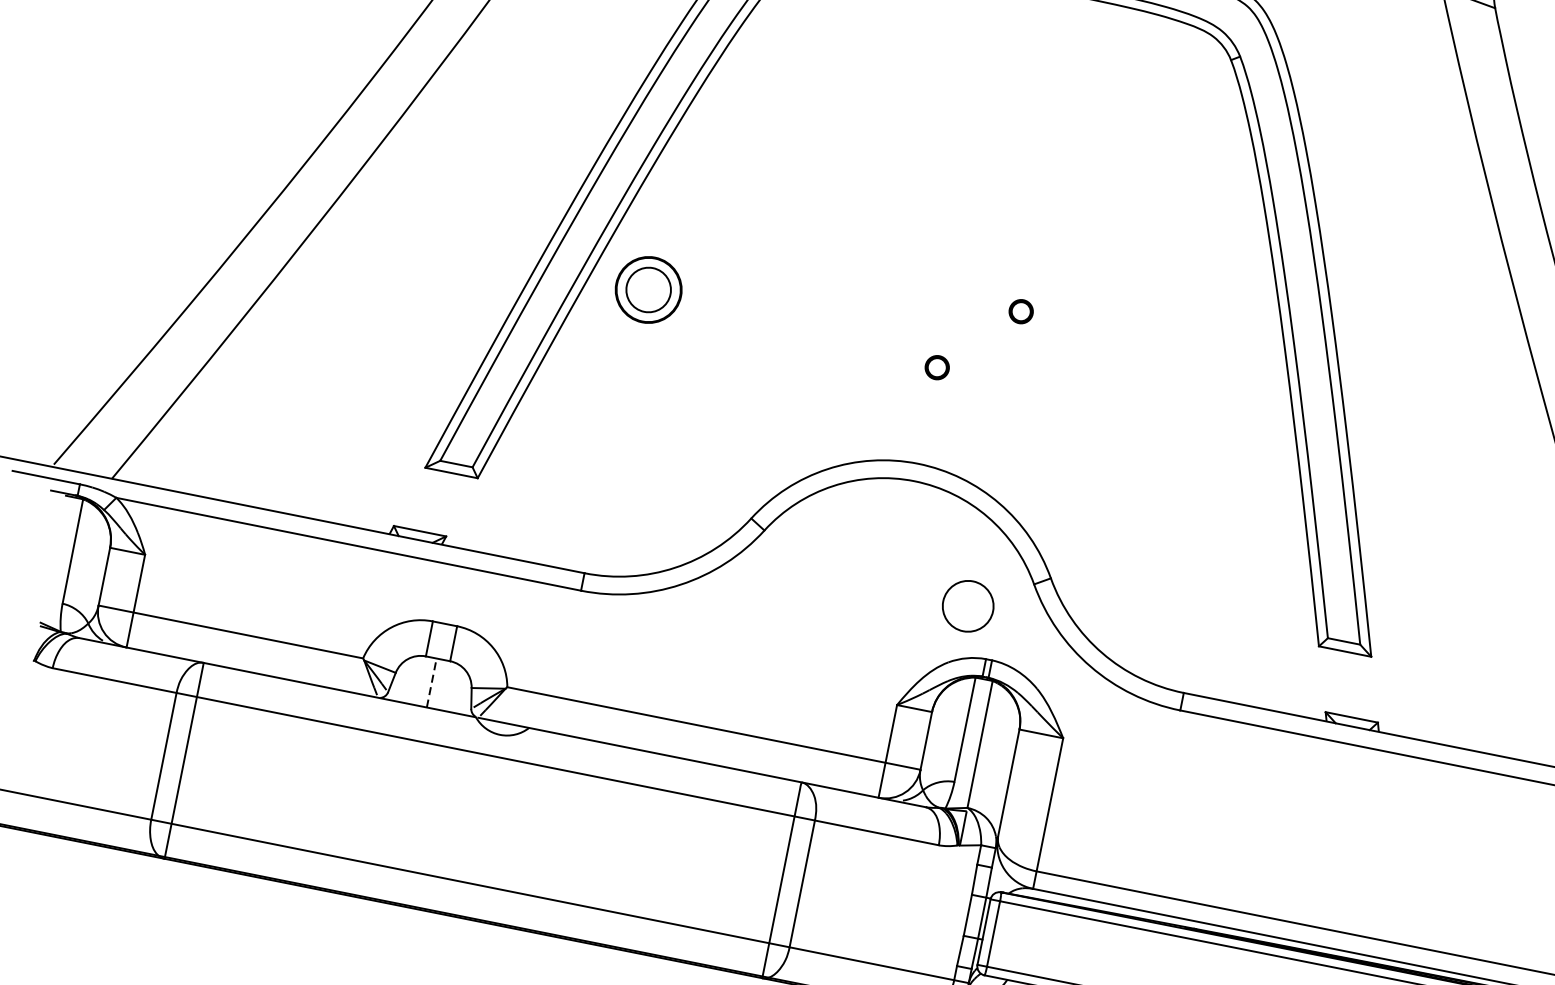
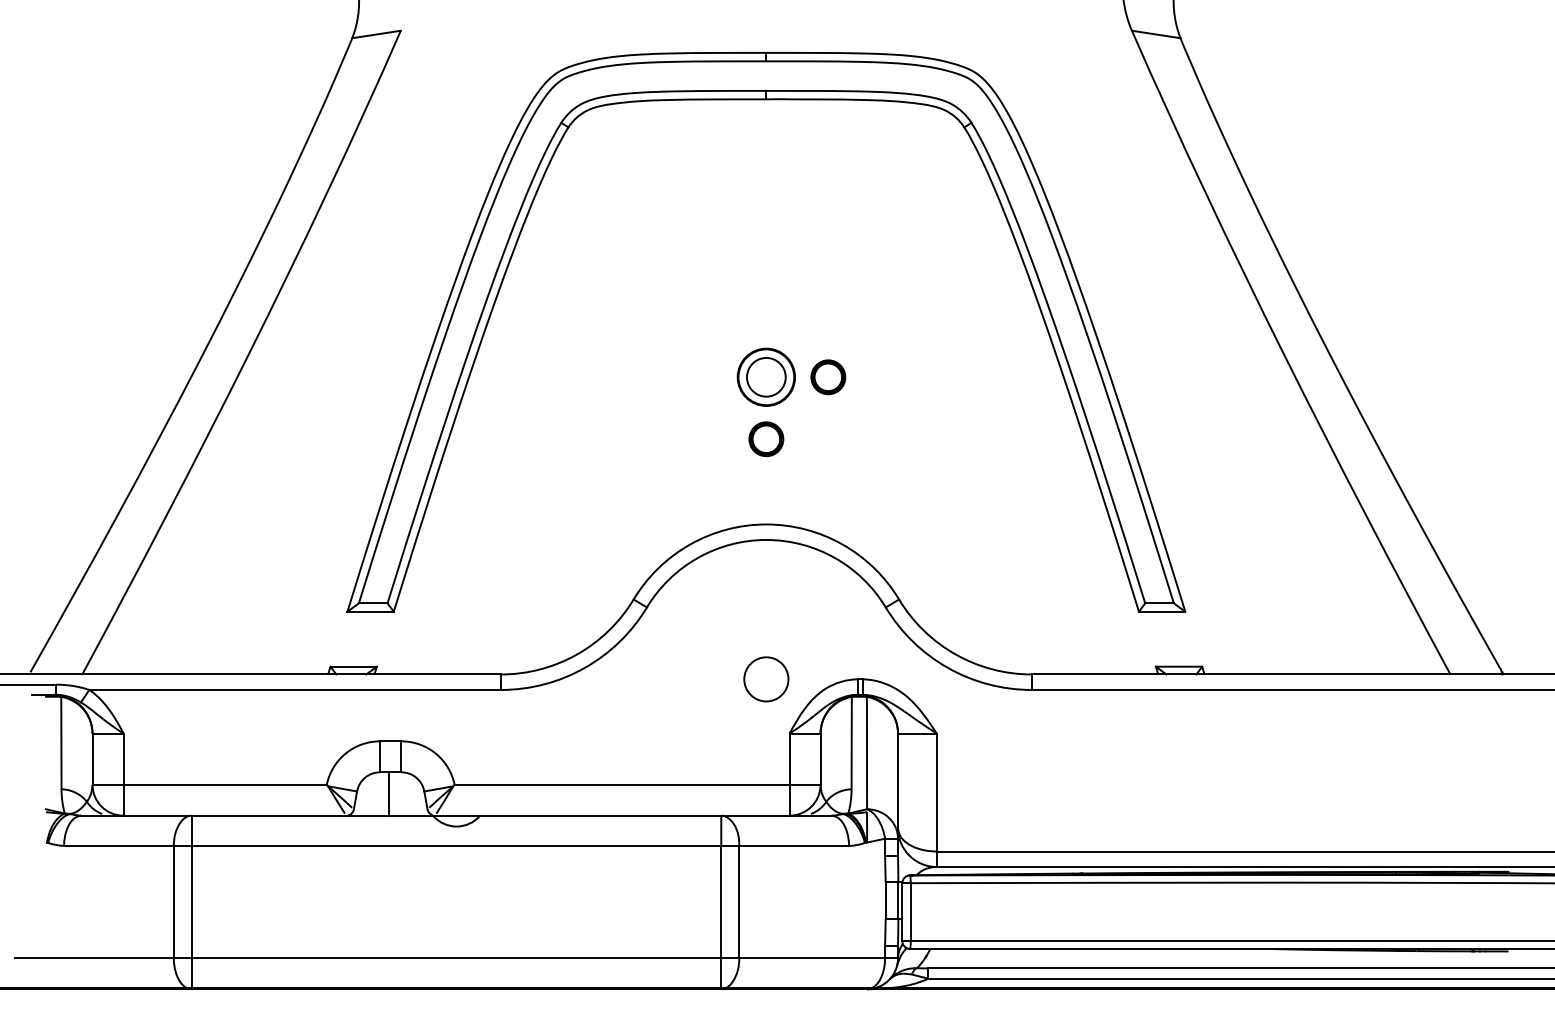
part: (647, 288) -> (765, 376), moved
part: (1021, 311) -> (828, 377), size x1.67
part: (937, 367) -> (766, 439), size x1.67
circle: (968, 606) -> (766, 679), moved
line: (431, 683) -> (389, 794), dashed -> solid

